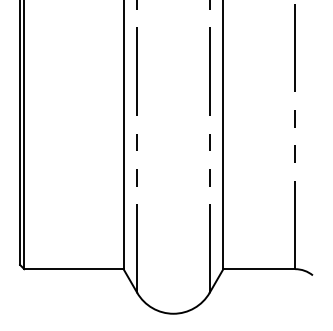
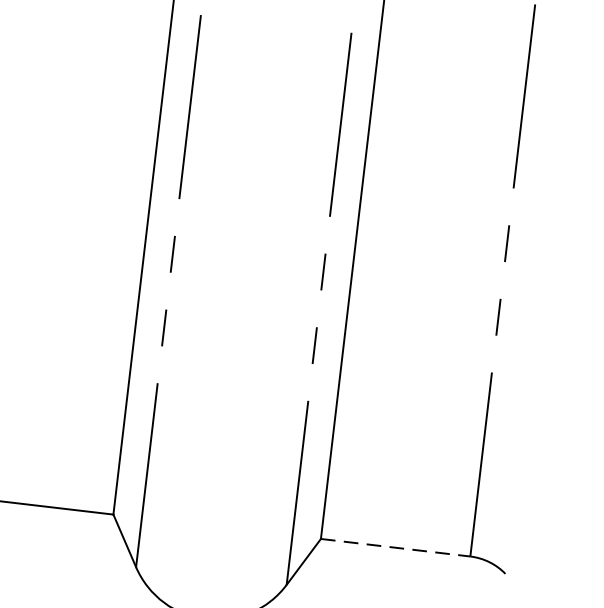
line: (259, 269) -> (395, 548), solid -> dashed

